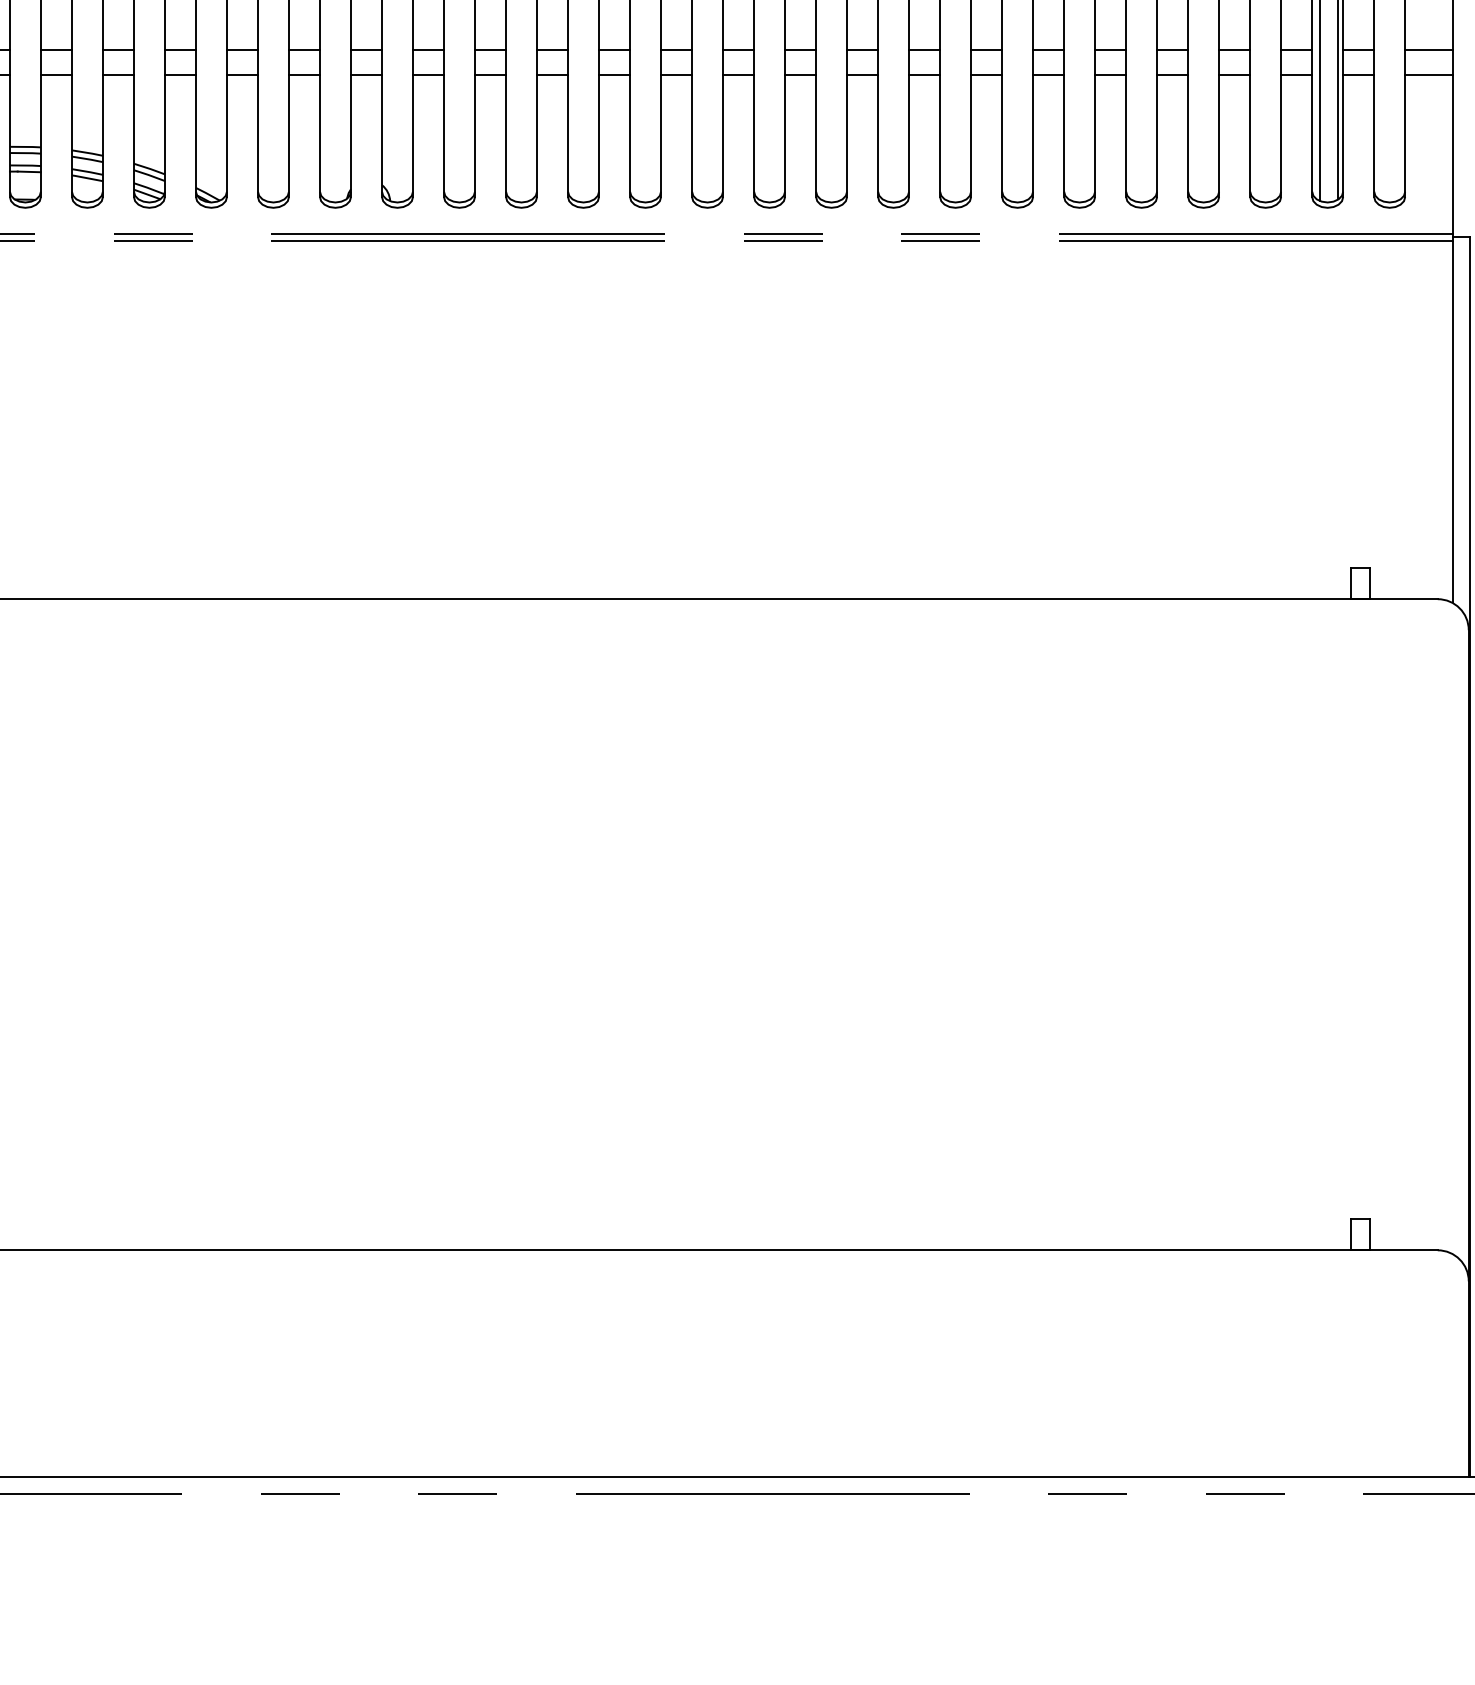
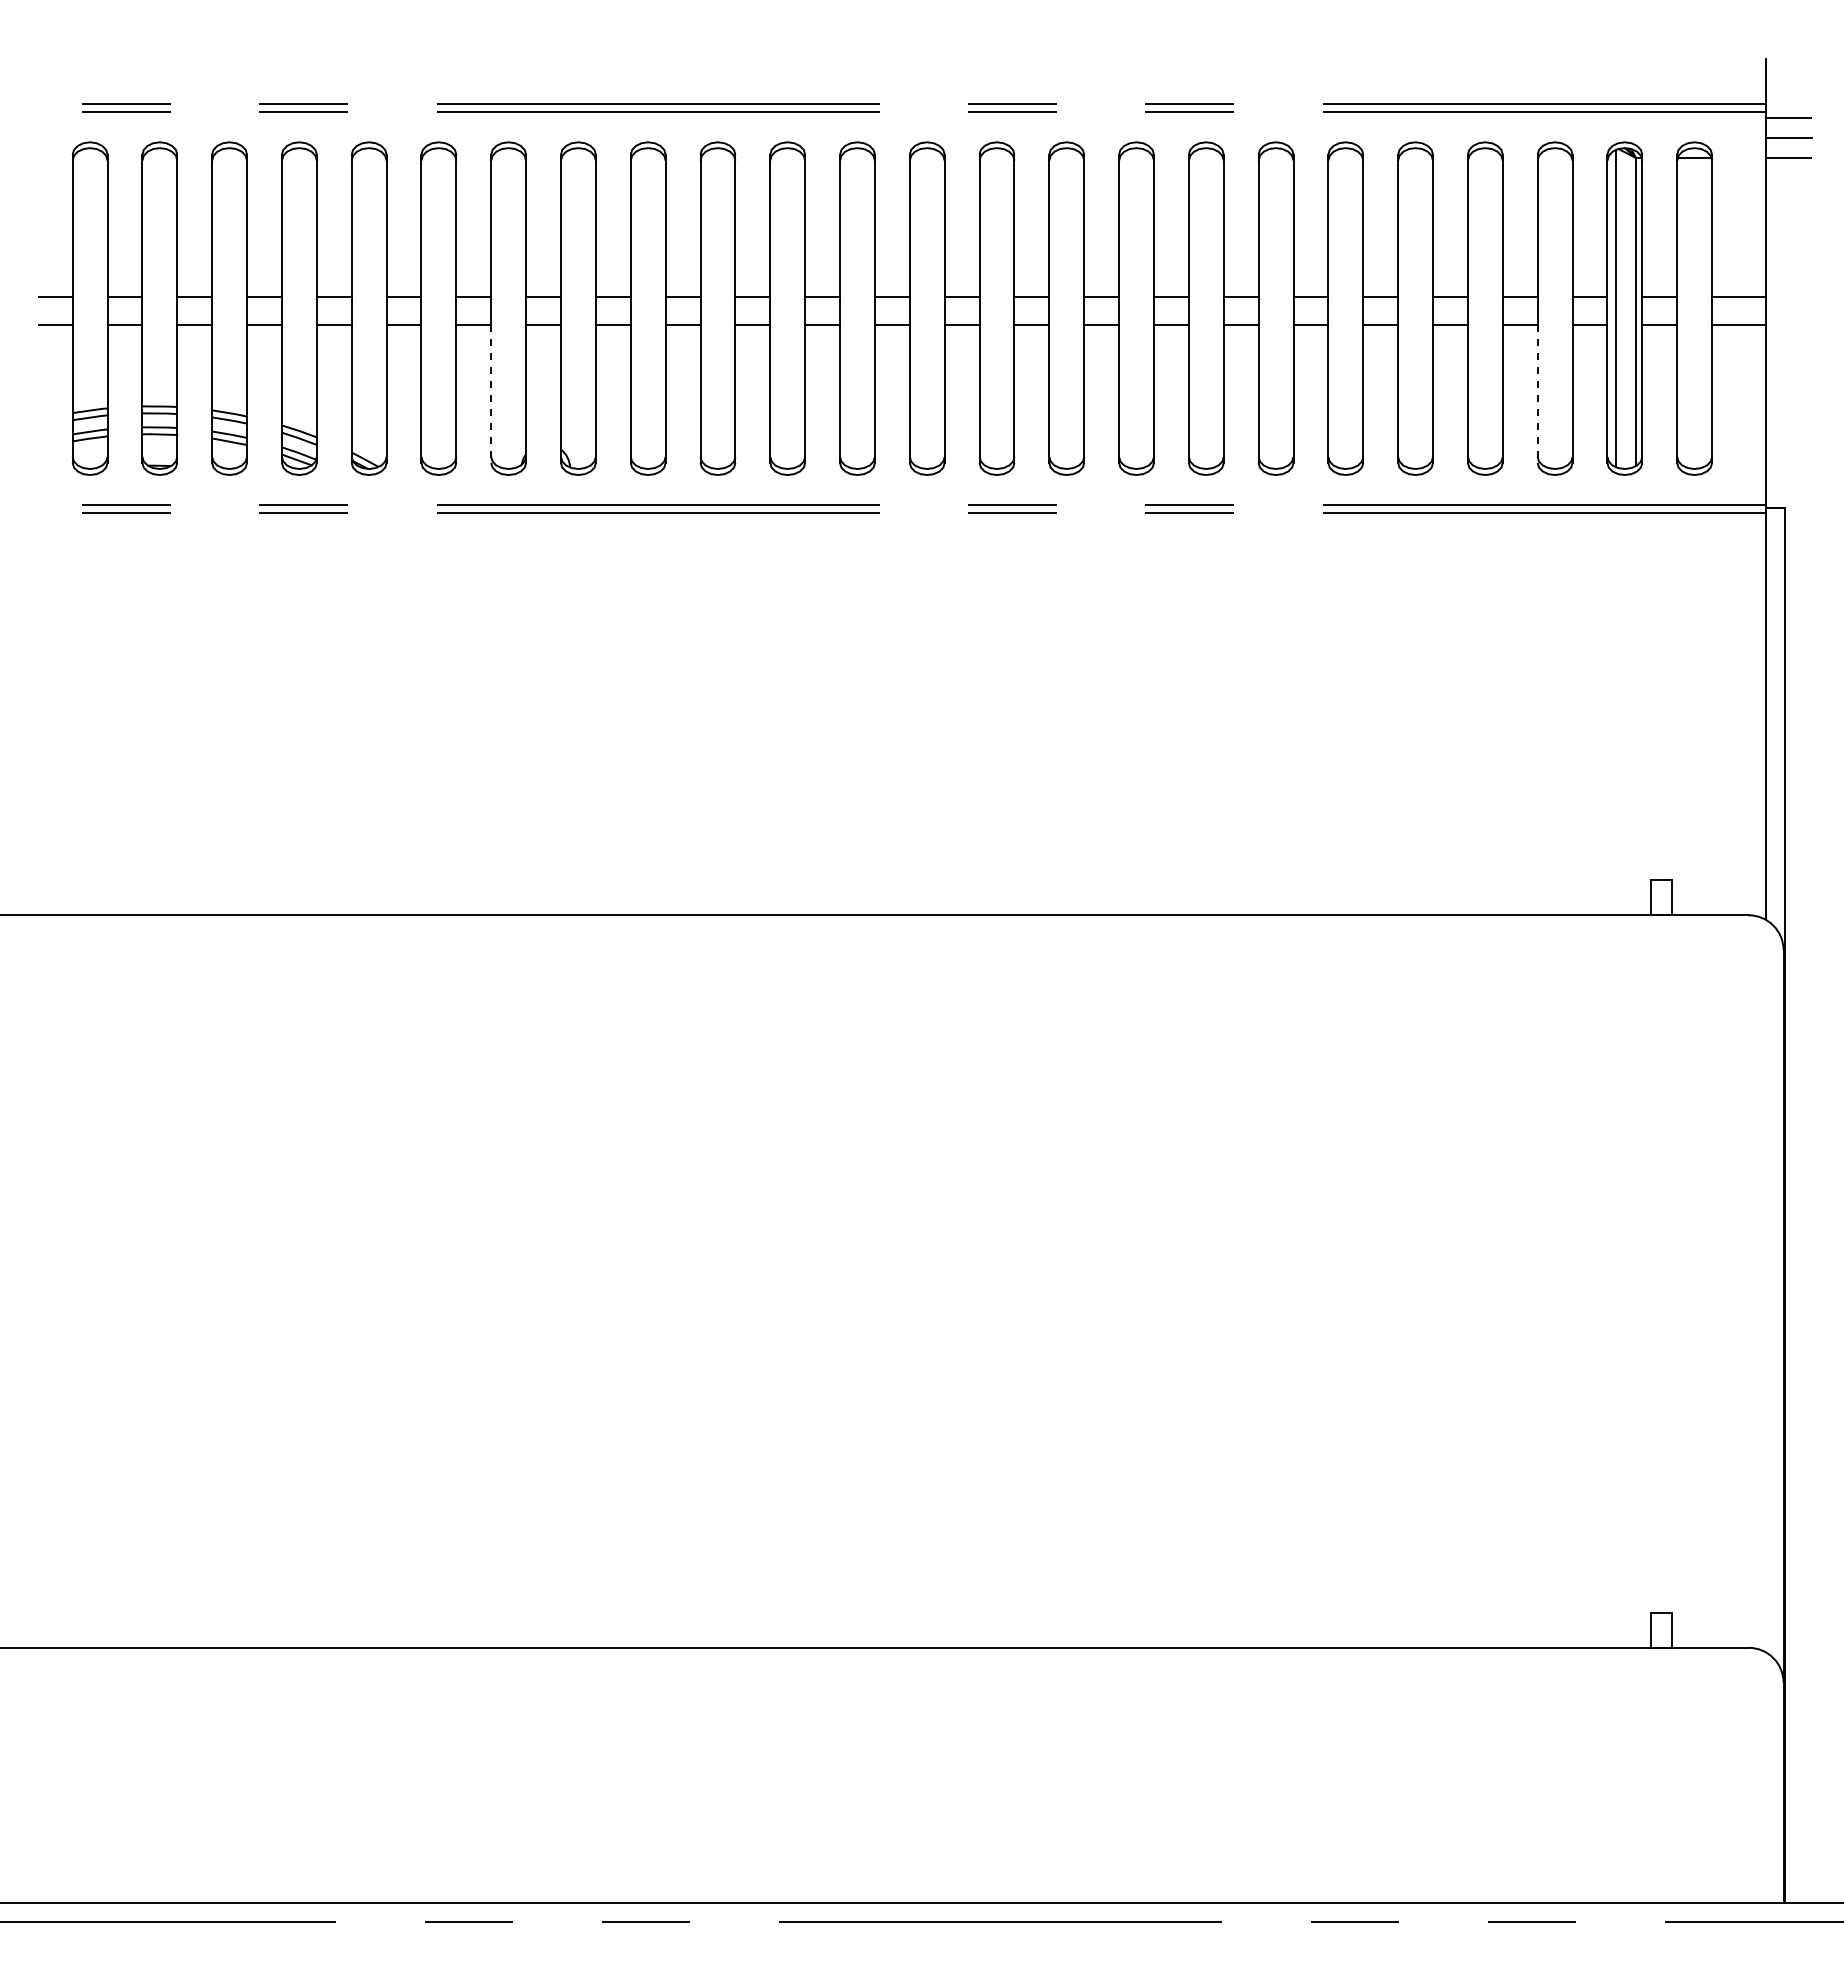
line: (320, 136) -> (491, 394), solid -> dashed
line: (1250, 136) -> (1537, 394), solid -> dashed

